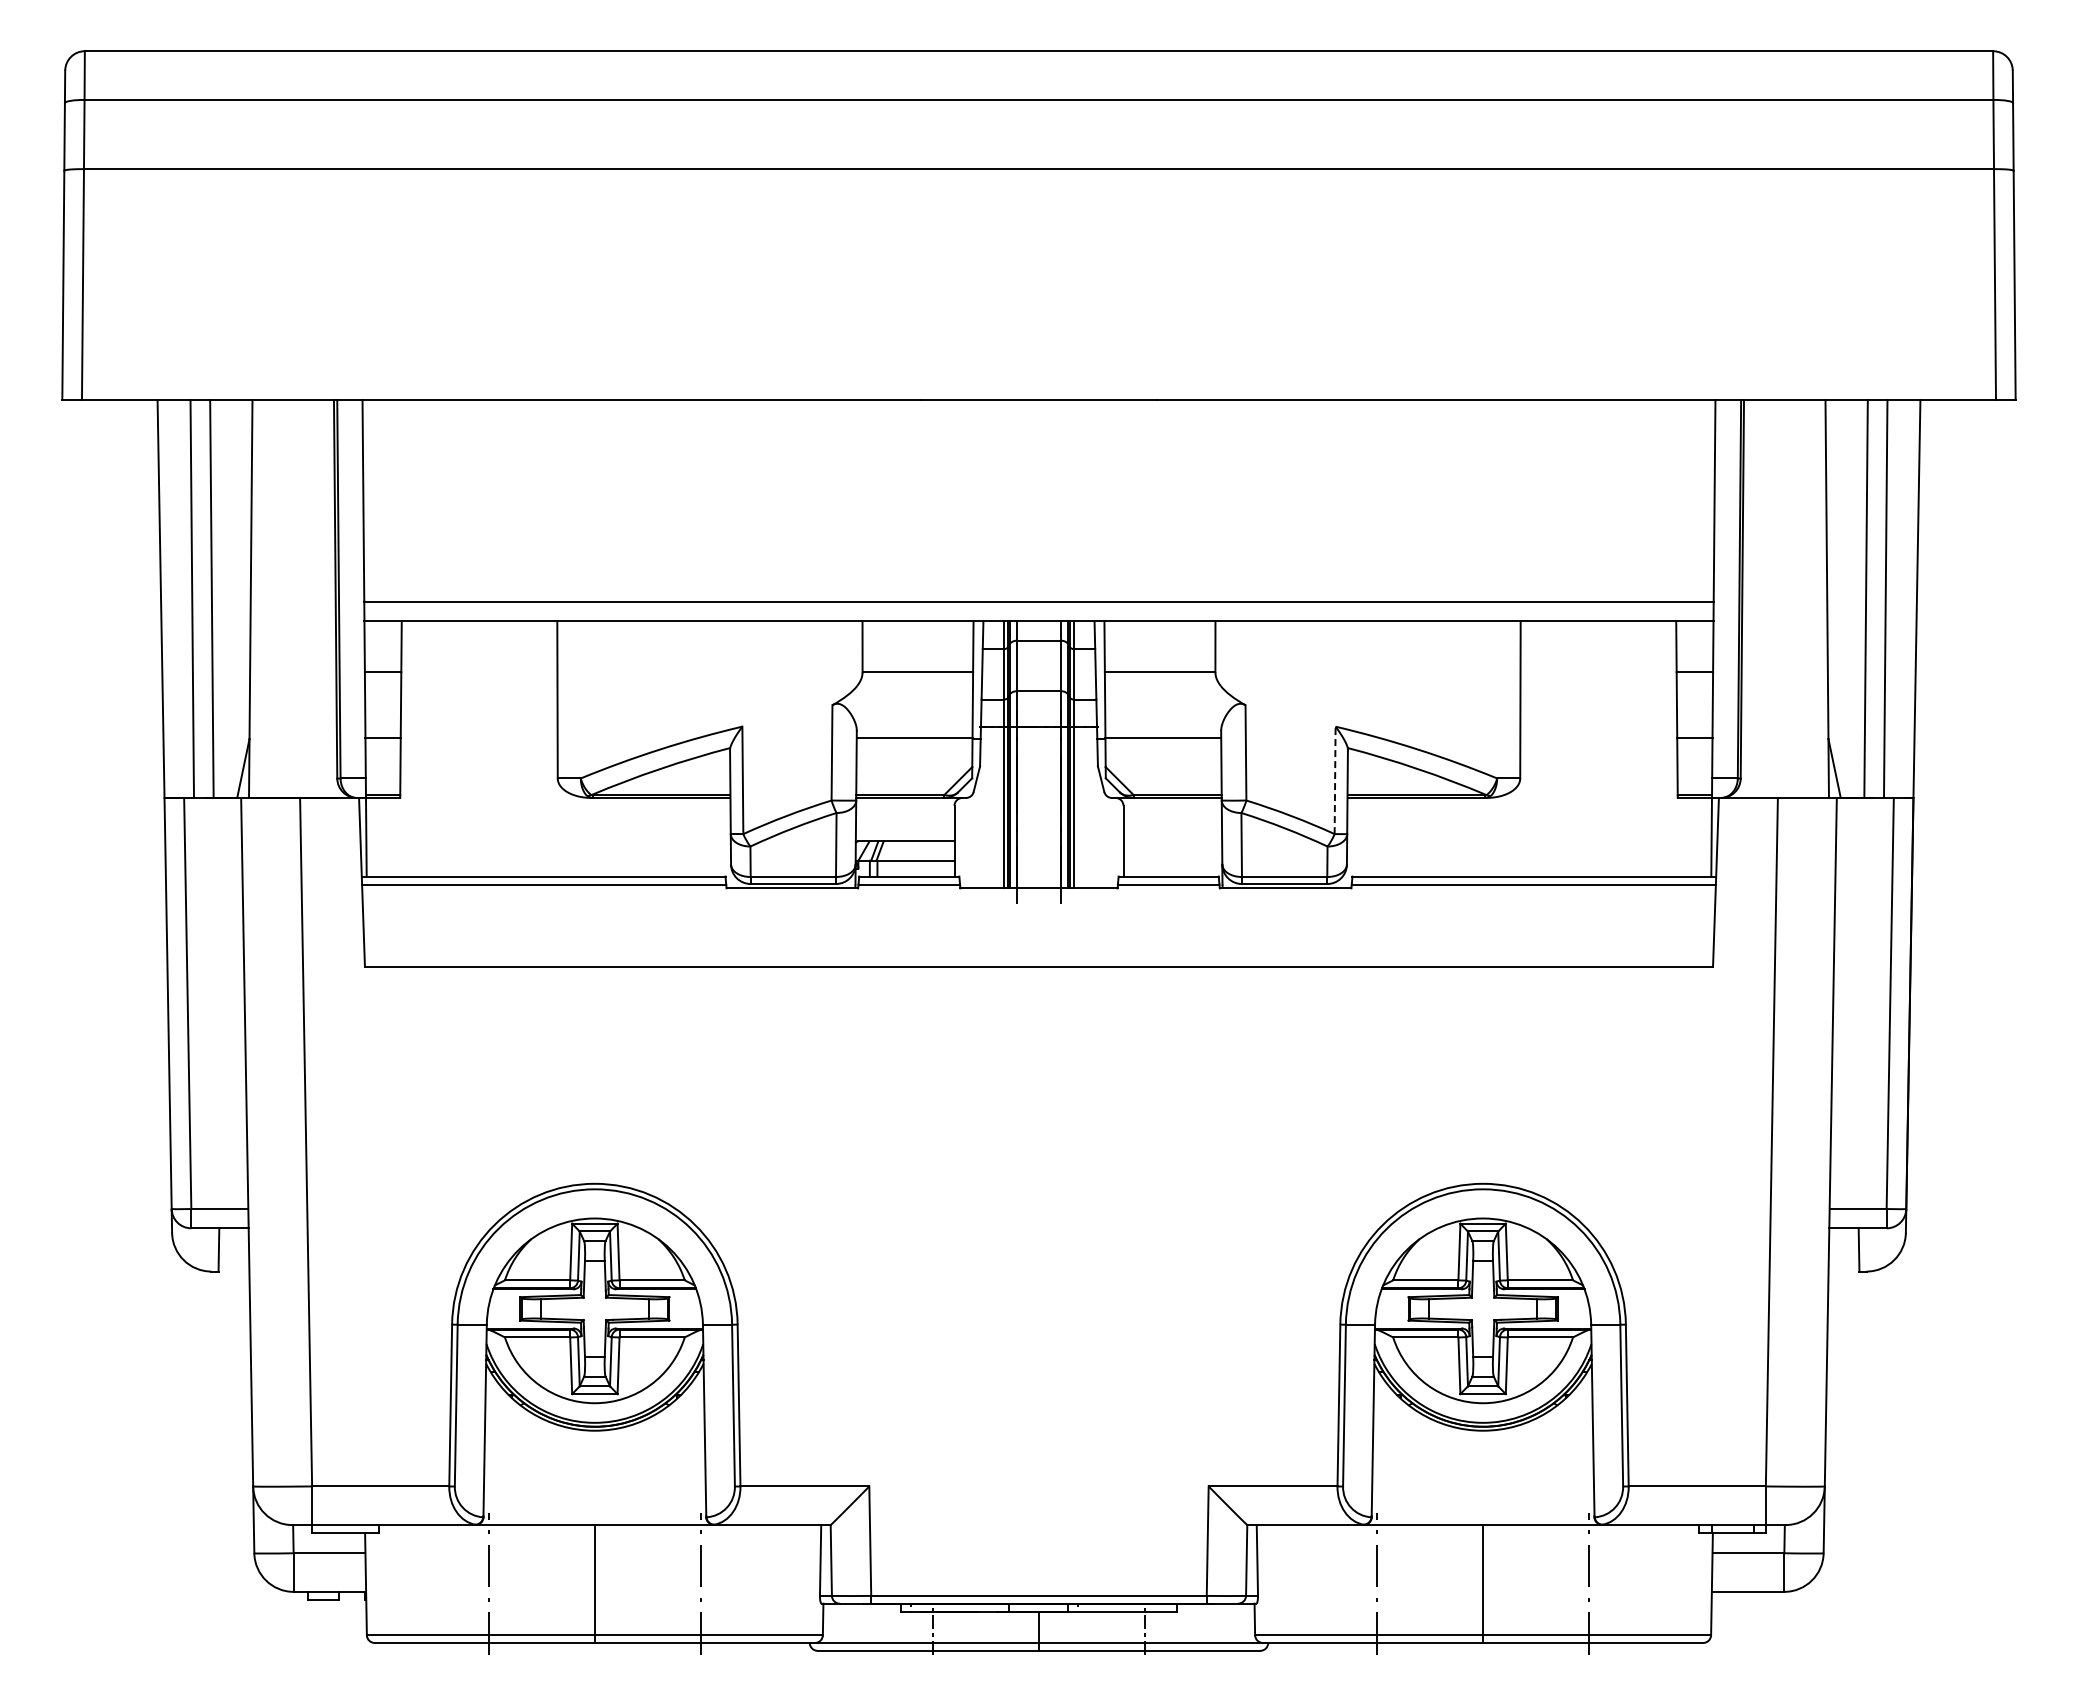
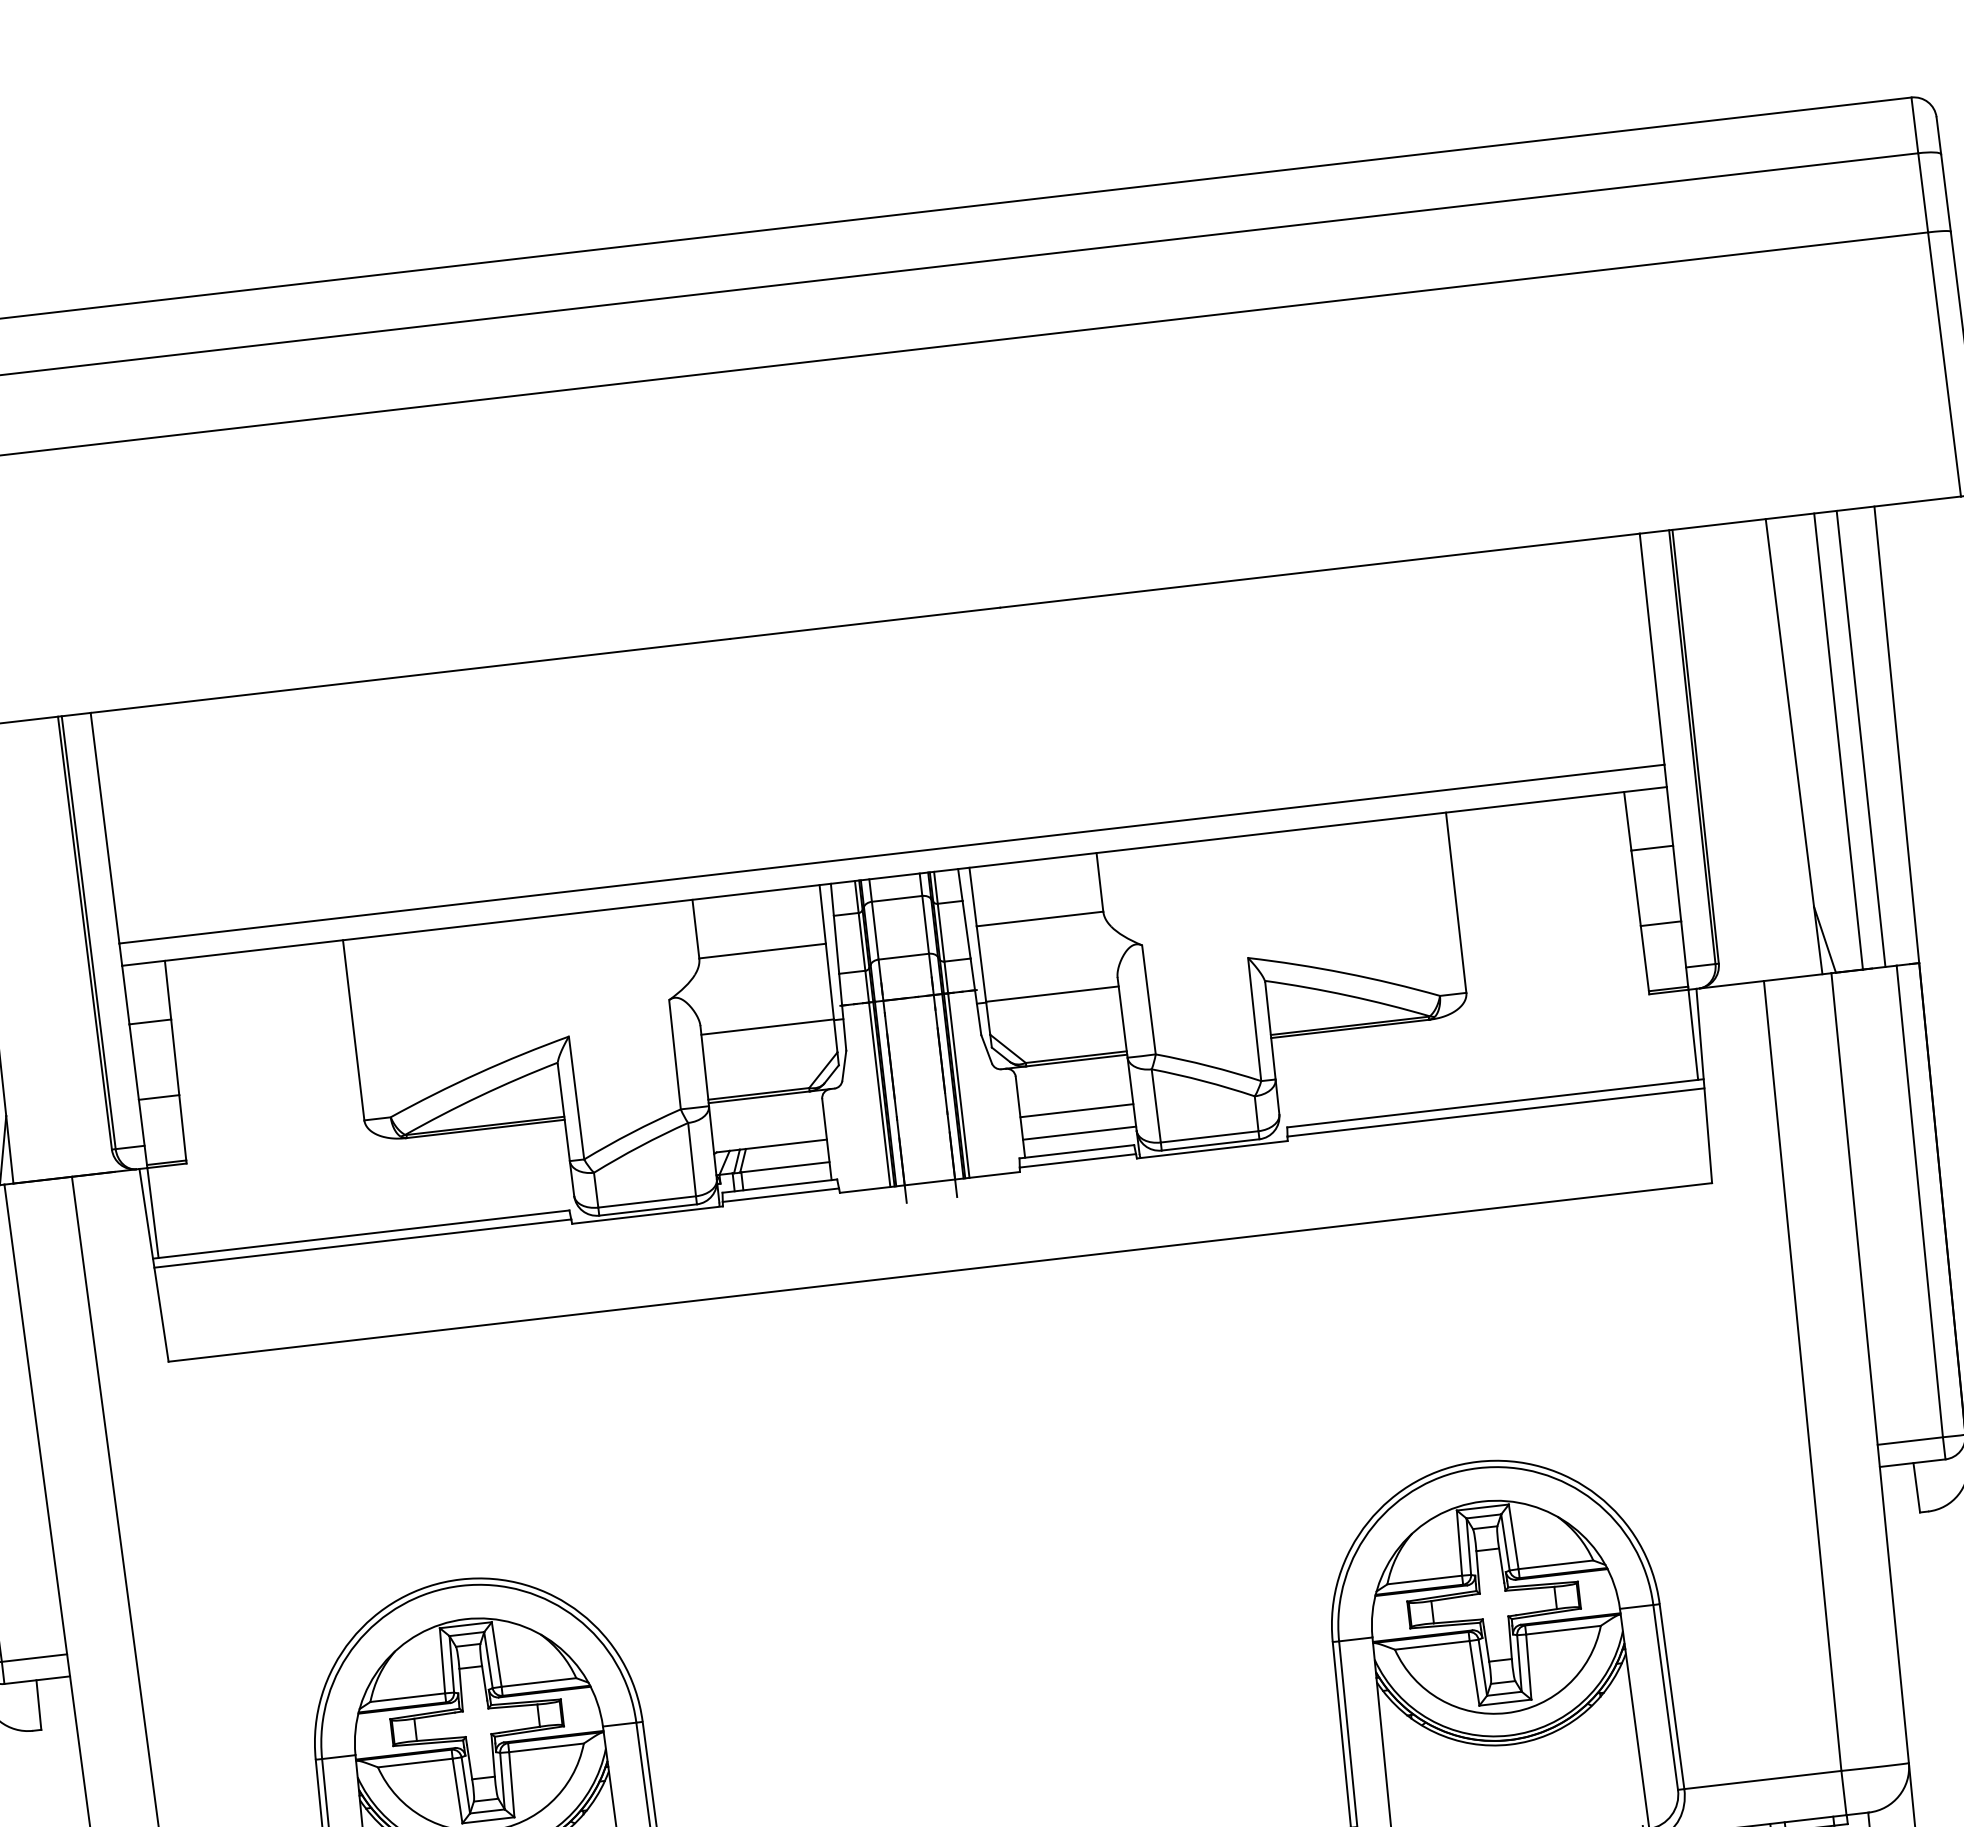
line: (1335, 780) -> (1255, 1019), dashed -> solid
line: (1172, 841) -> (1076, 1111), added
line: (1172, 860) -> (1079, 1132), added

